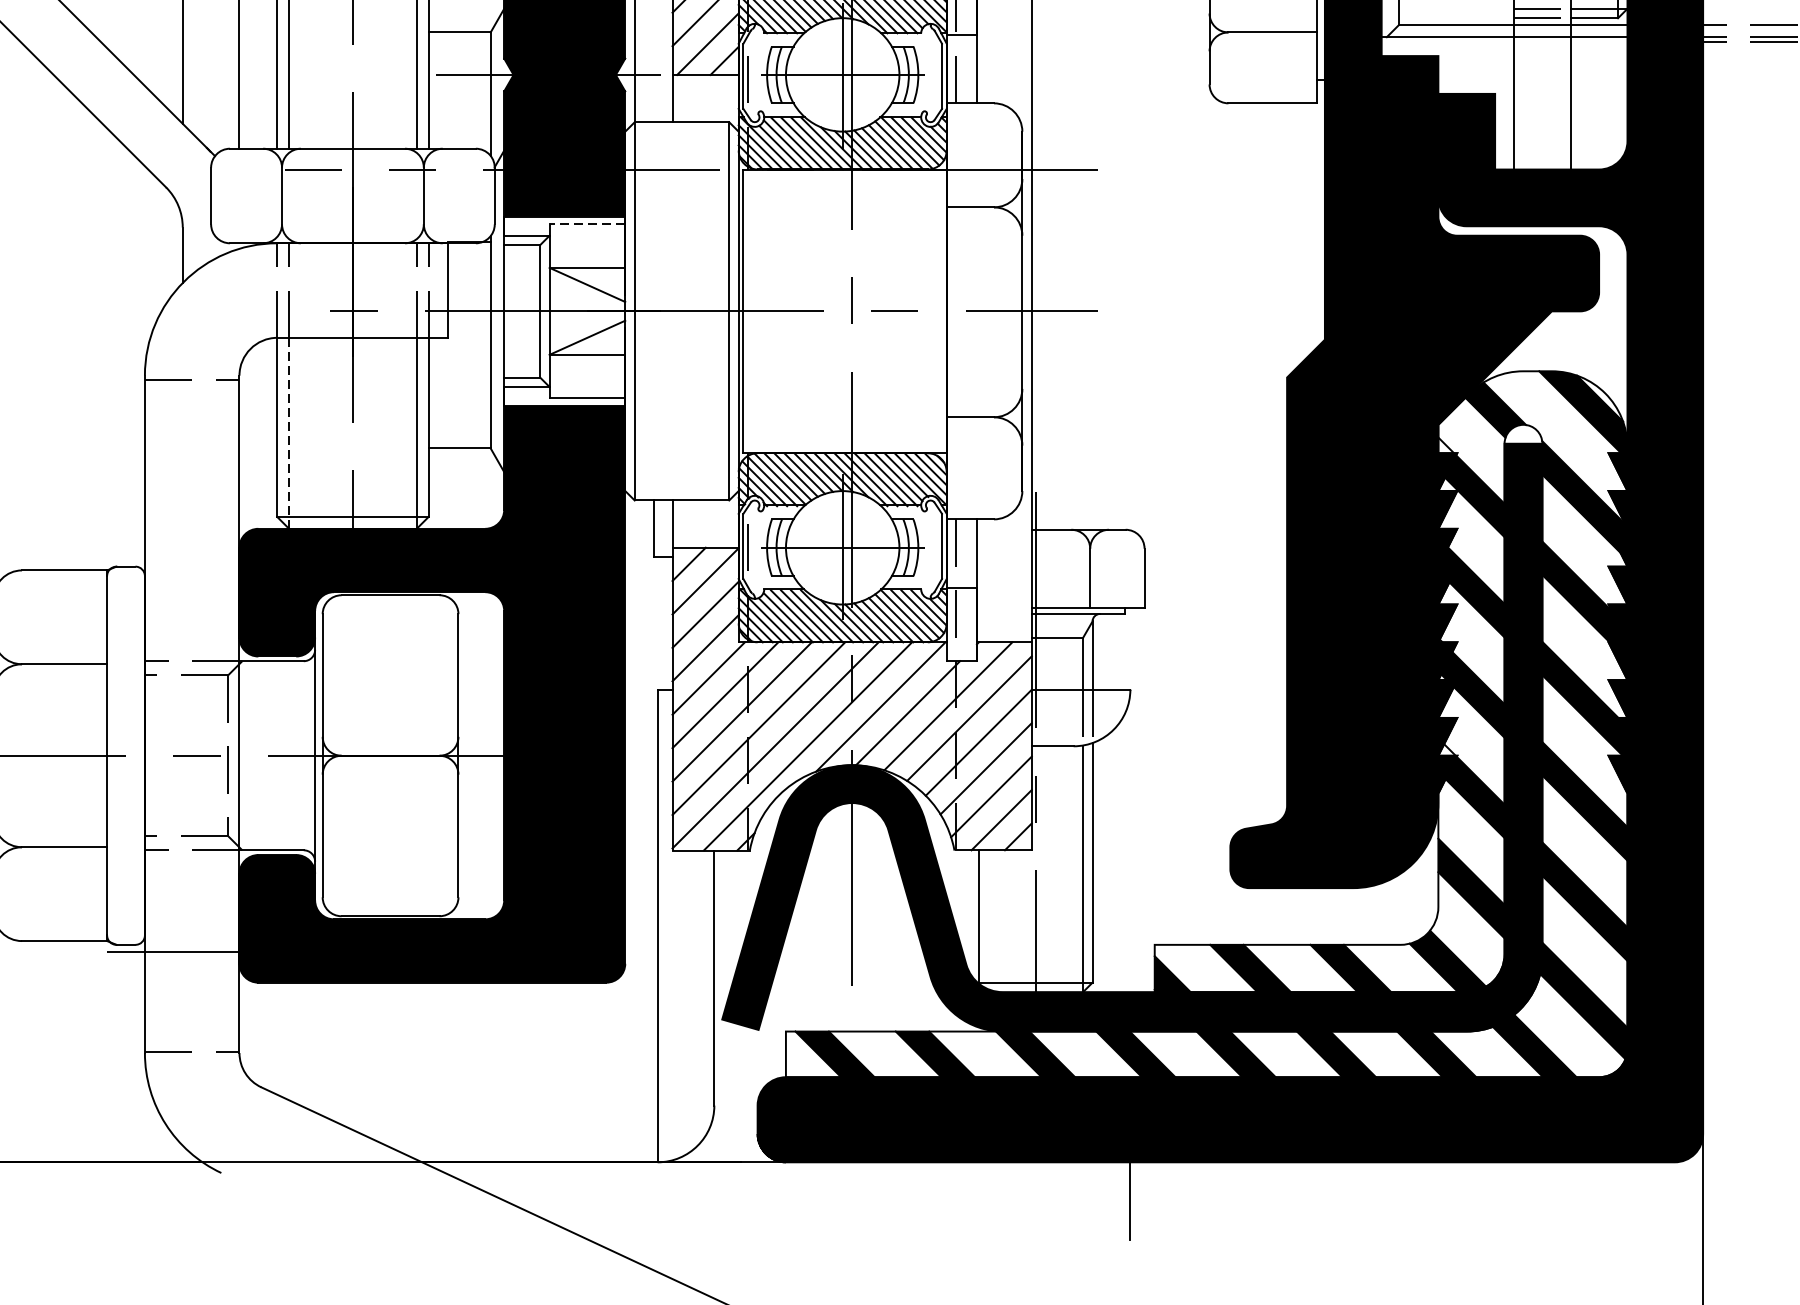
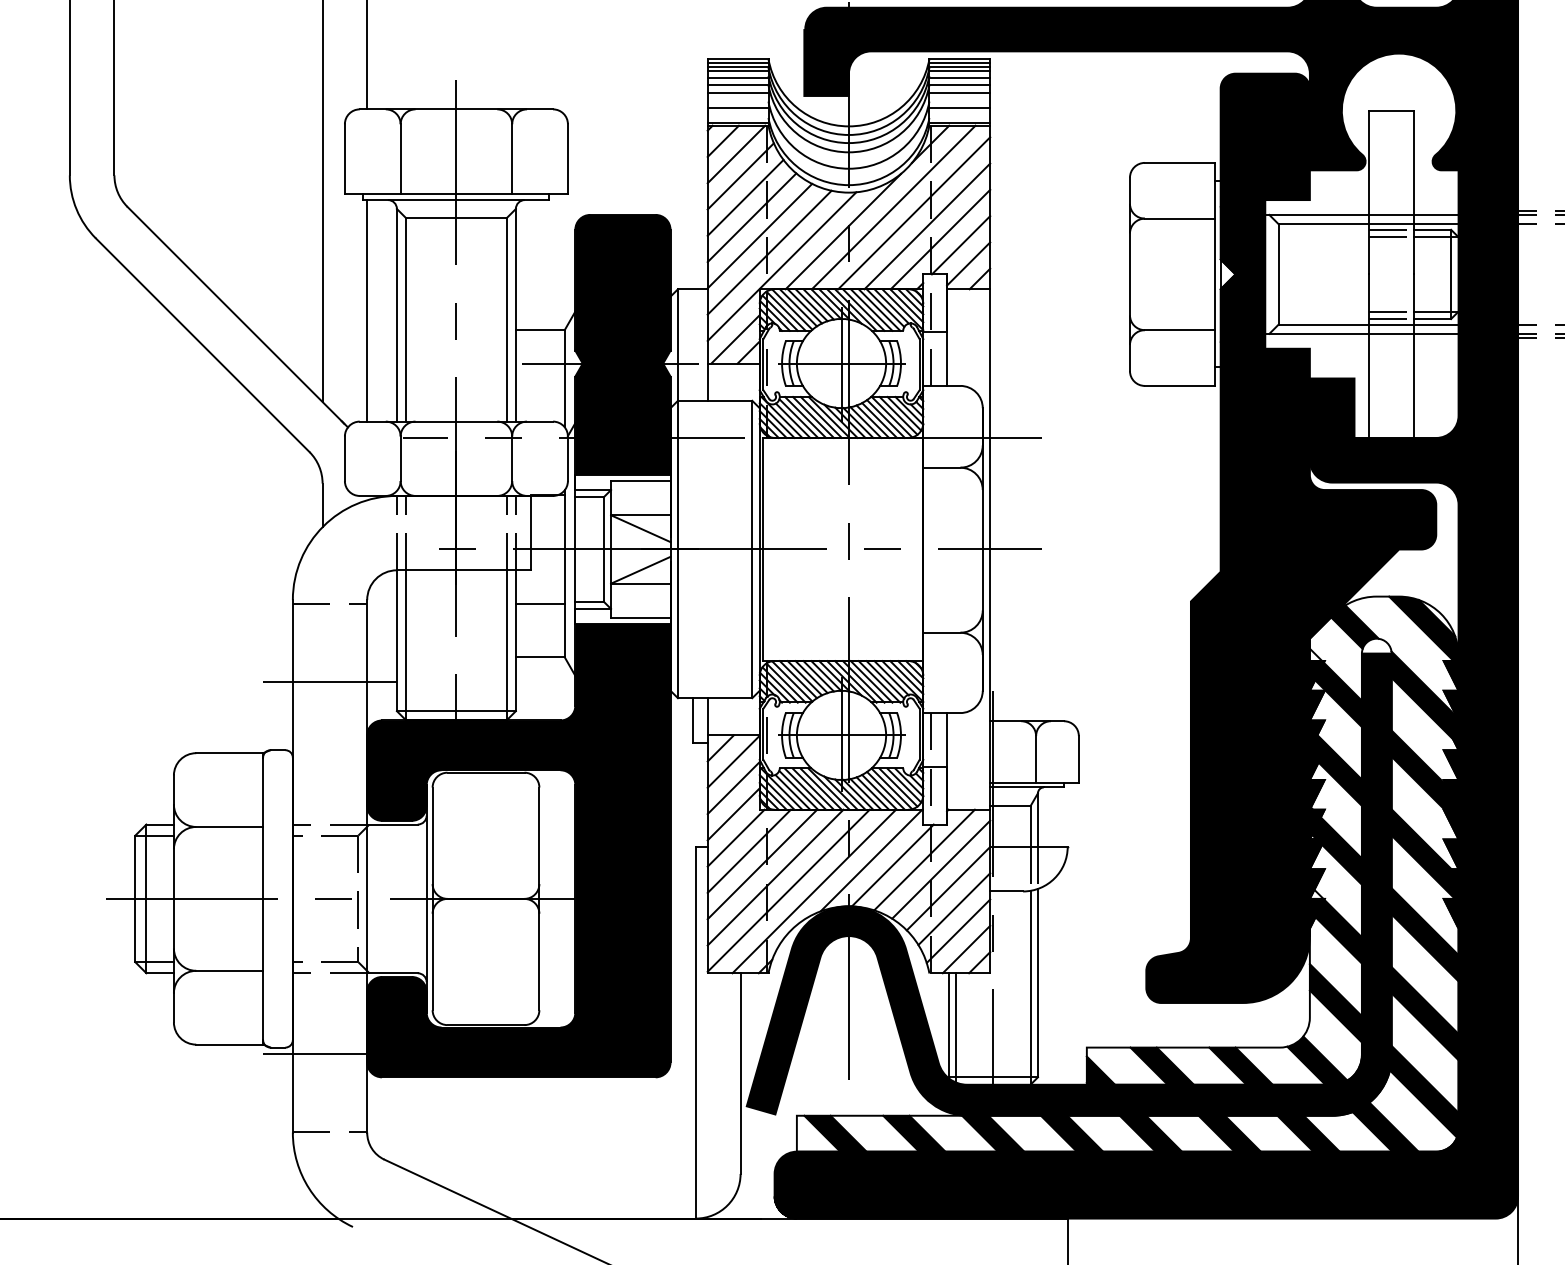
line: (587, 224) -> (640, 481), dashed -> solid
line: (458, 381) -> (539, 604), added
line: (289, 433) -> (406, 645), dashed -> solid
line: (191, 479) -> (329, 681), added
line: (988, 920) -> (956, 1028), added

